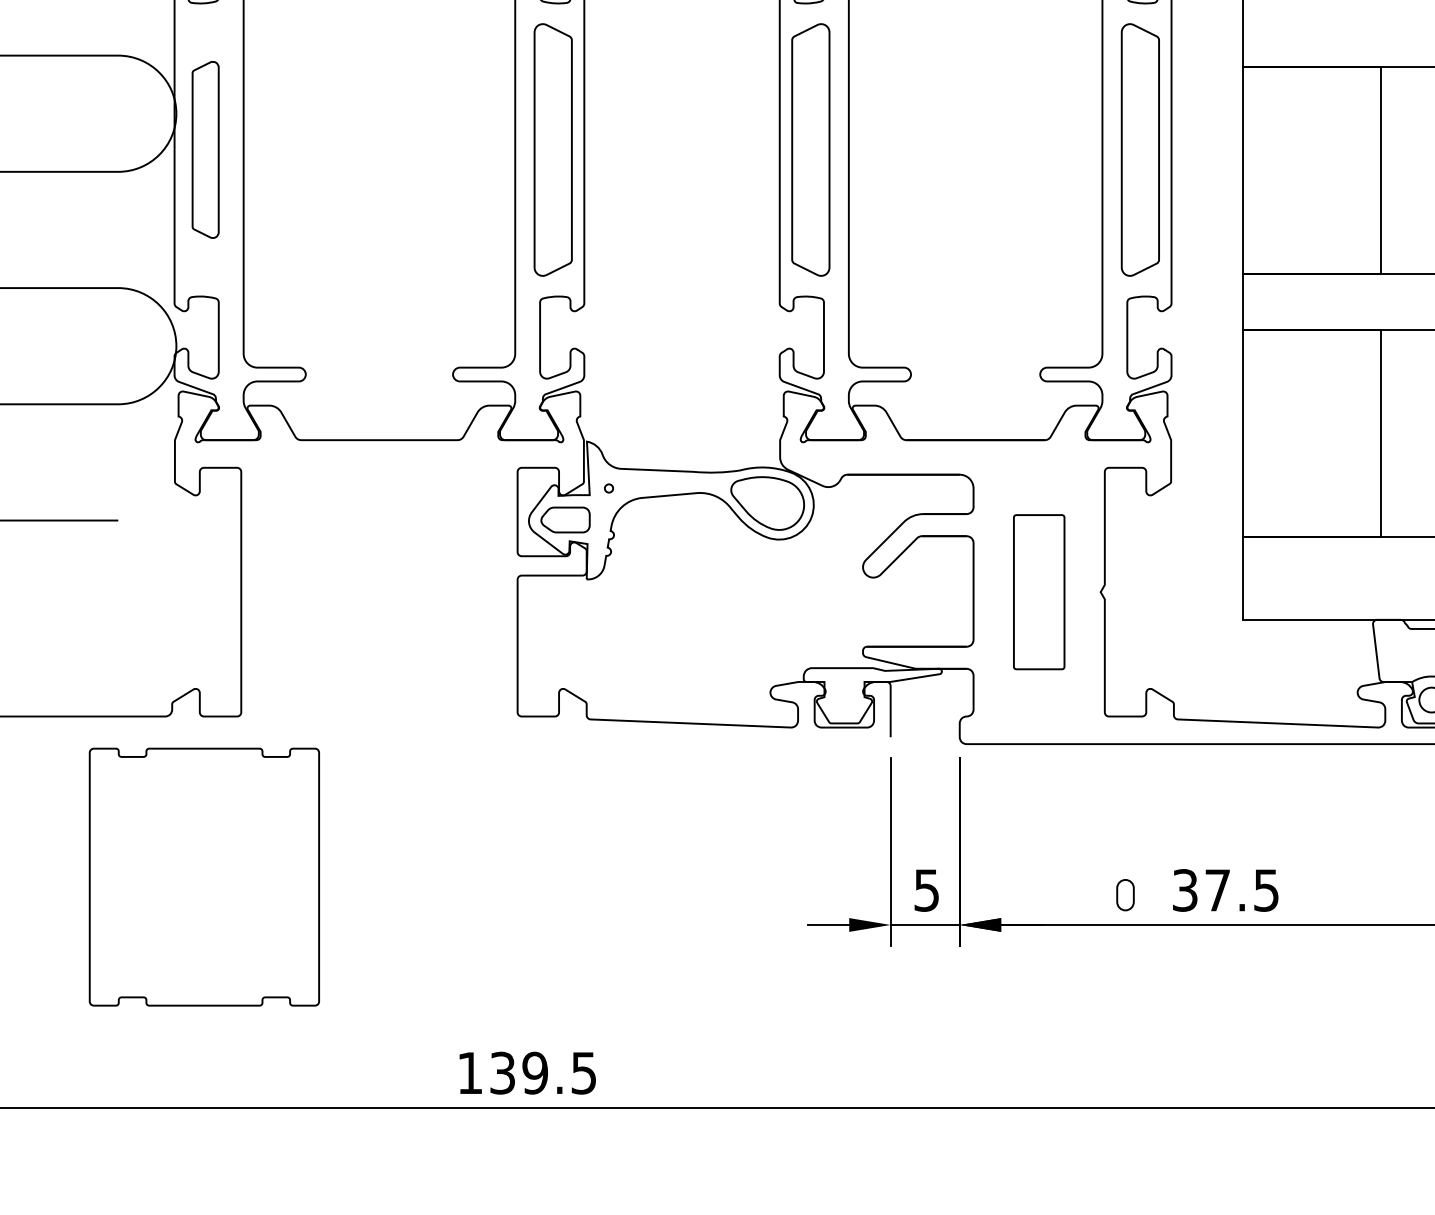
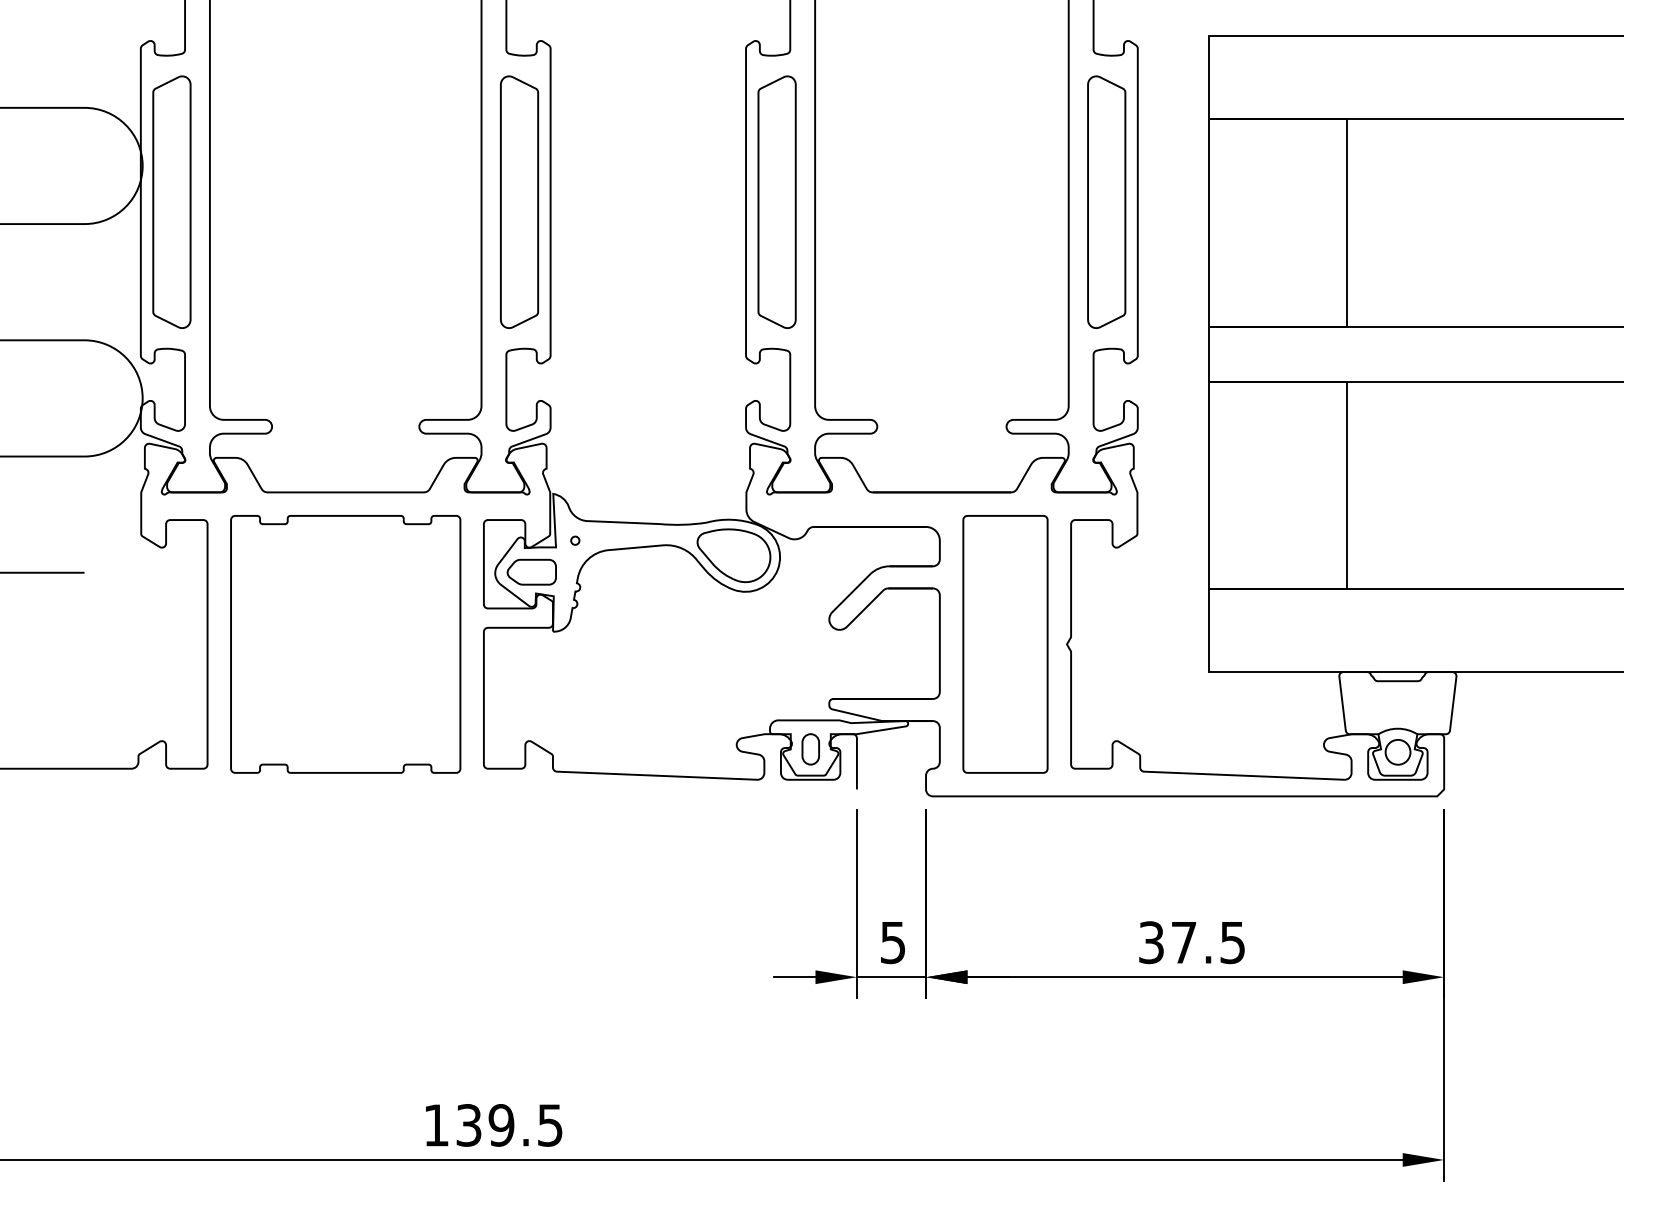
part: (205, 149) -> (171, 201), size x1.43
part: (1039, 592) -> (1005, 644), size x1.67
part: (204, 877) -> (345, 644), moved
part: (1125, 895) -> (810, 749), moved

